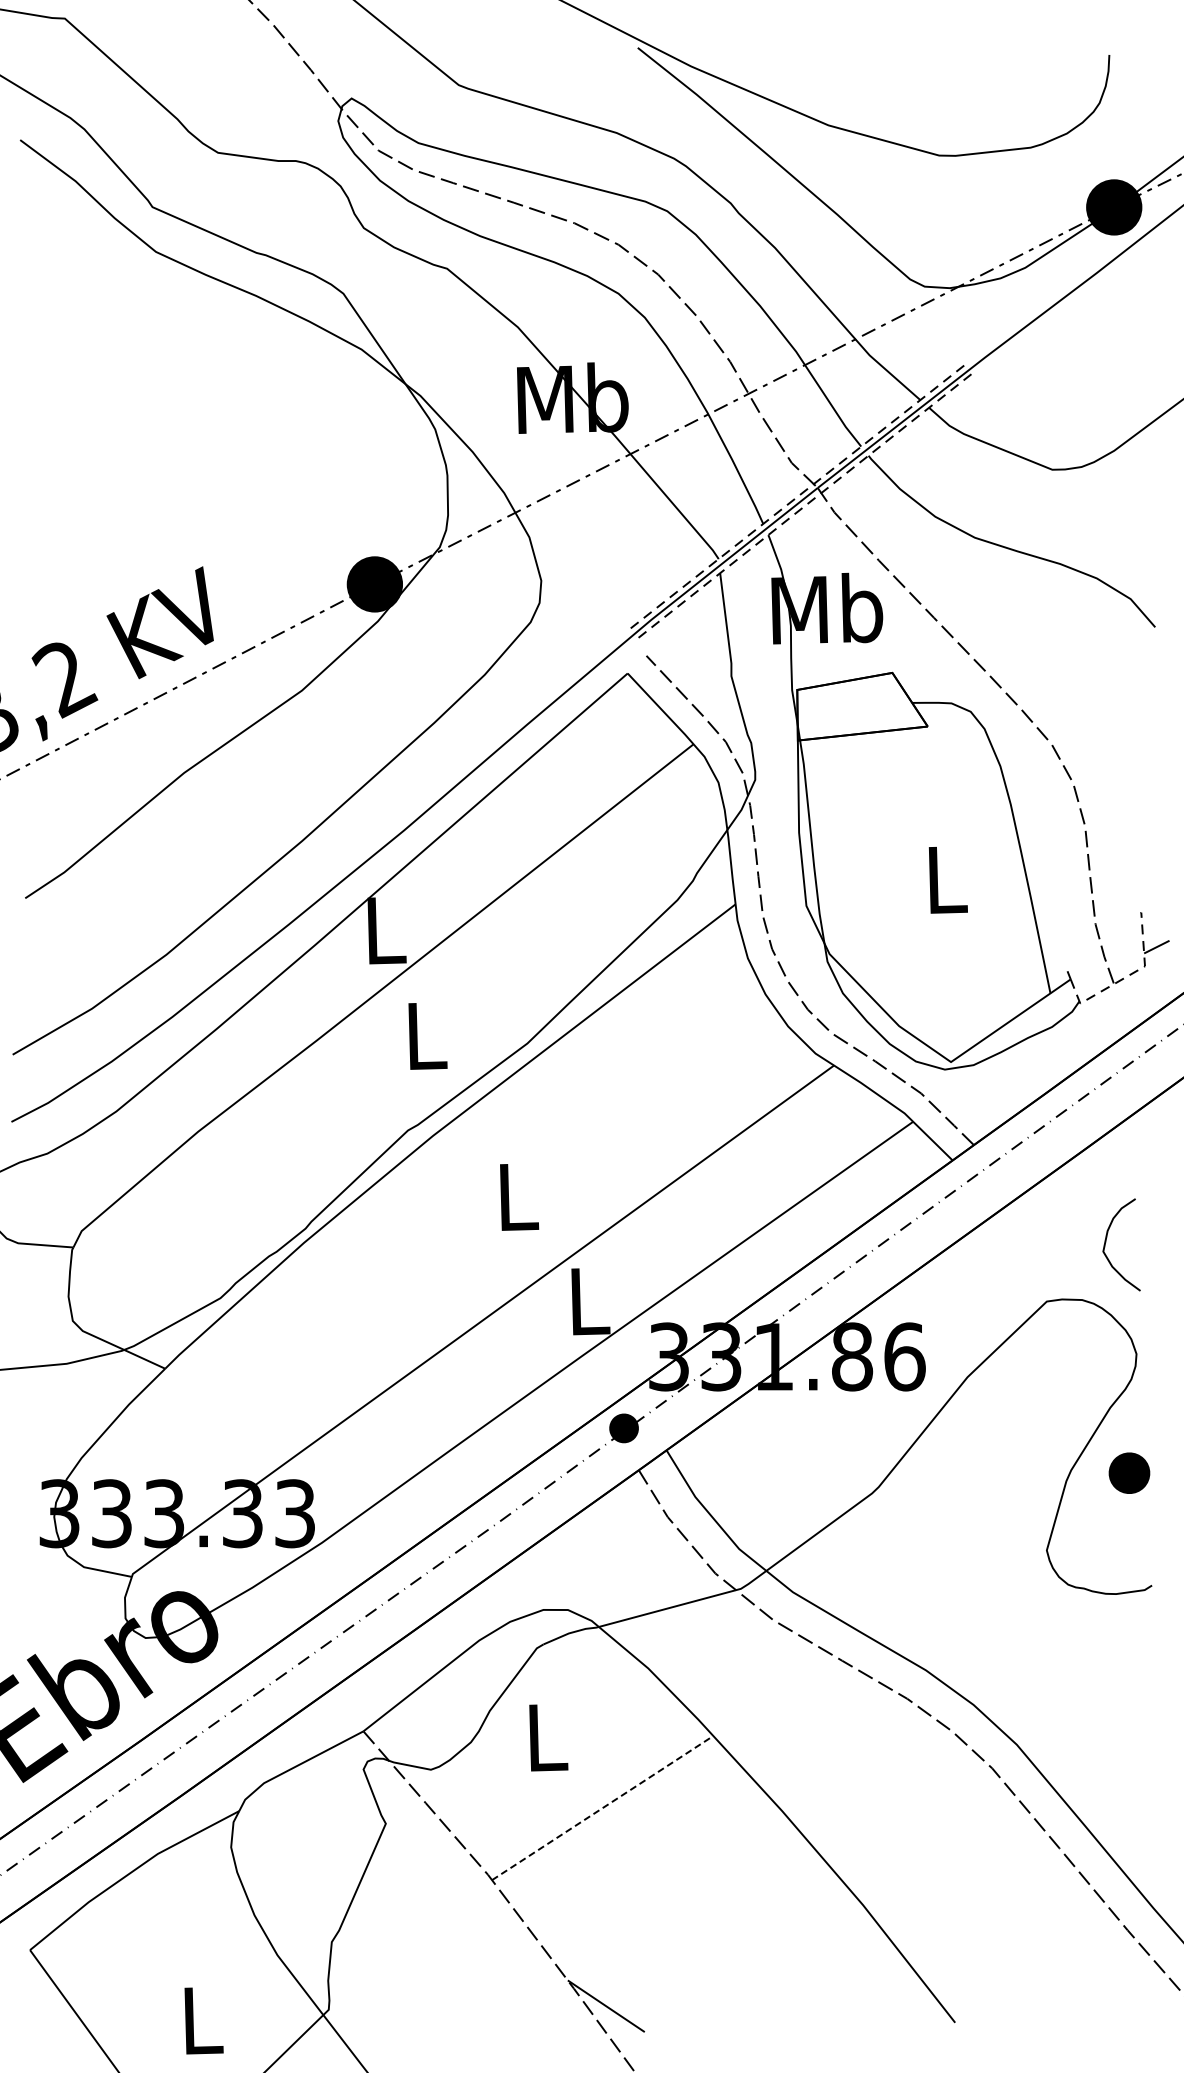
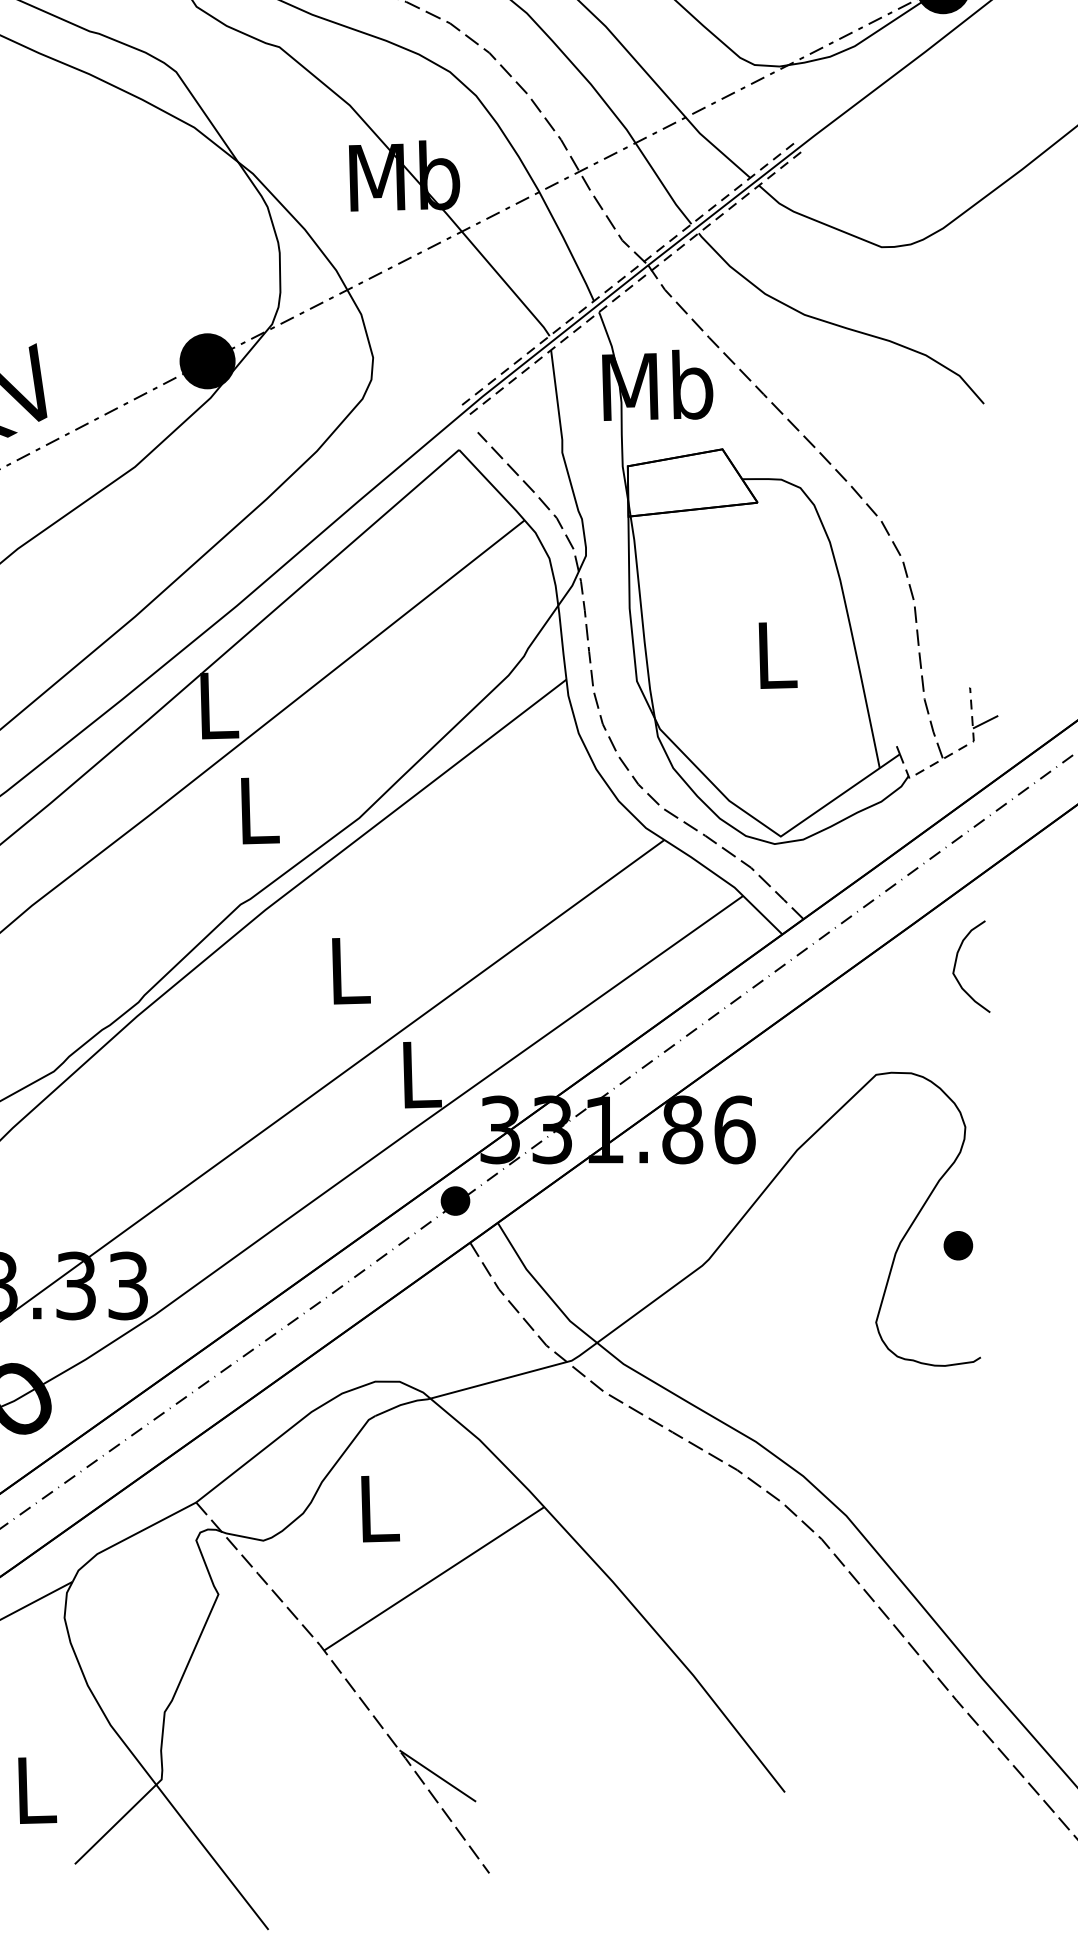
curve: (1106, 1242) -> (956, 964), moved
part: (1129, 1473) -> (958, 1245), size x0.71
line: (602, 1808) -> (434, 1579), dashed -> solid

